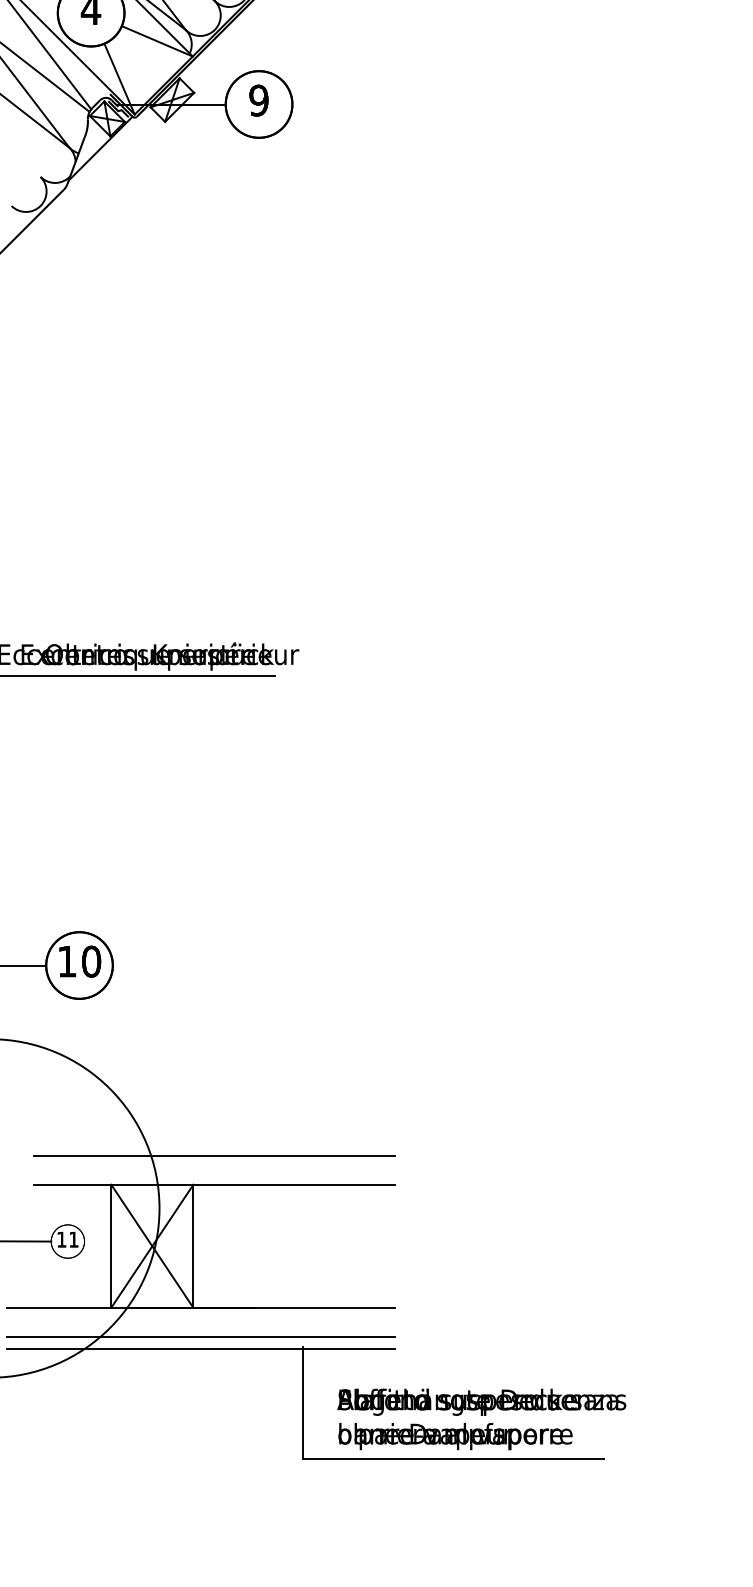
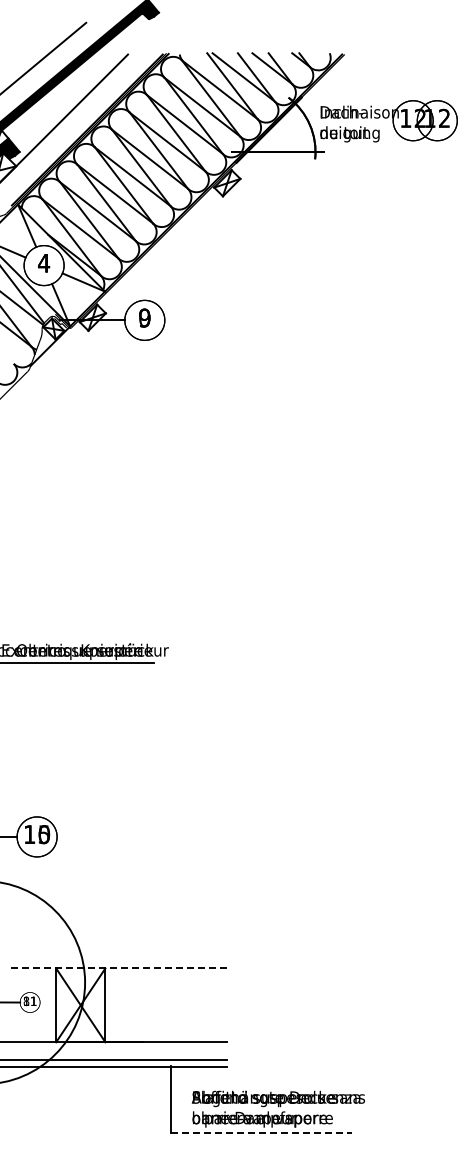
text: (258, 103) -> (144, 319), 9 -> 0
text: (90, 961) -> (43, 834), 10 -> 15
line: (213, 1156) -> (117, 951), removed
line: (213, 1184) -> (117, 968), solid -> dashed
text: (61, 1239) -> (26, 1001), 11 -> 81
line: (453, 1458) -> (261, 1132), solid -> dashed

